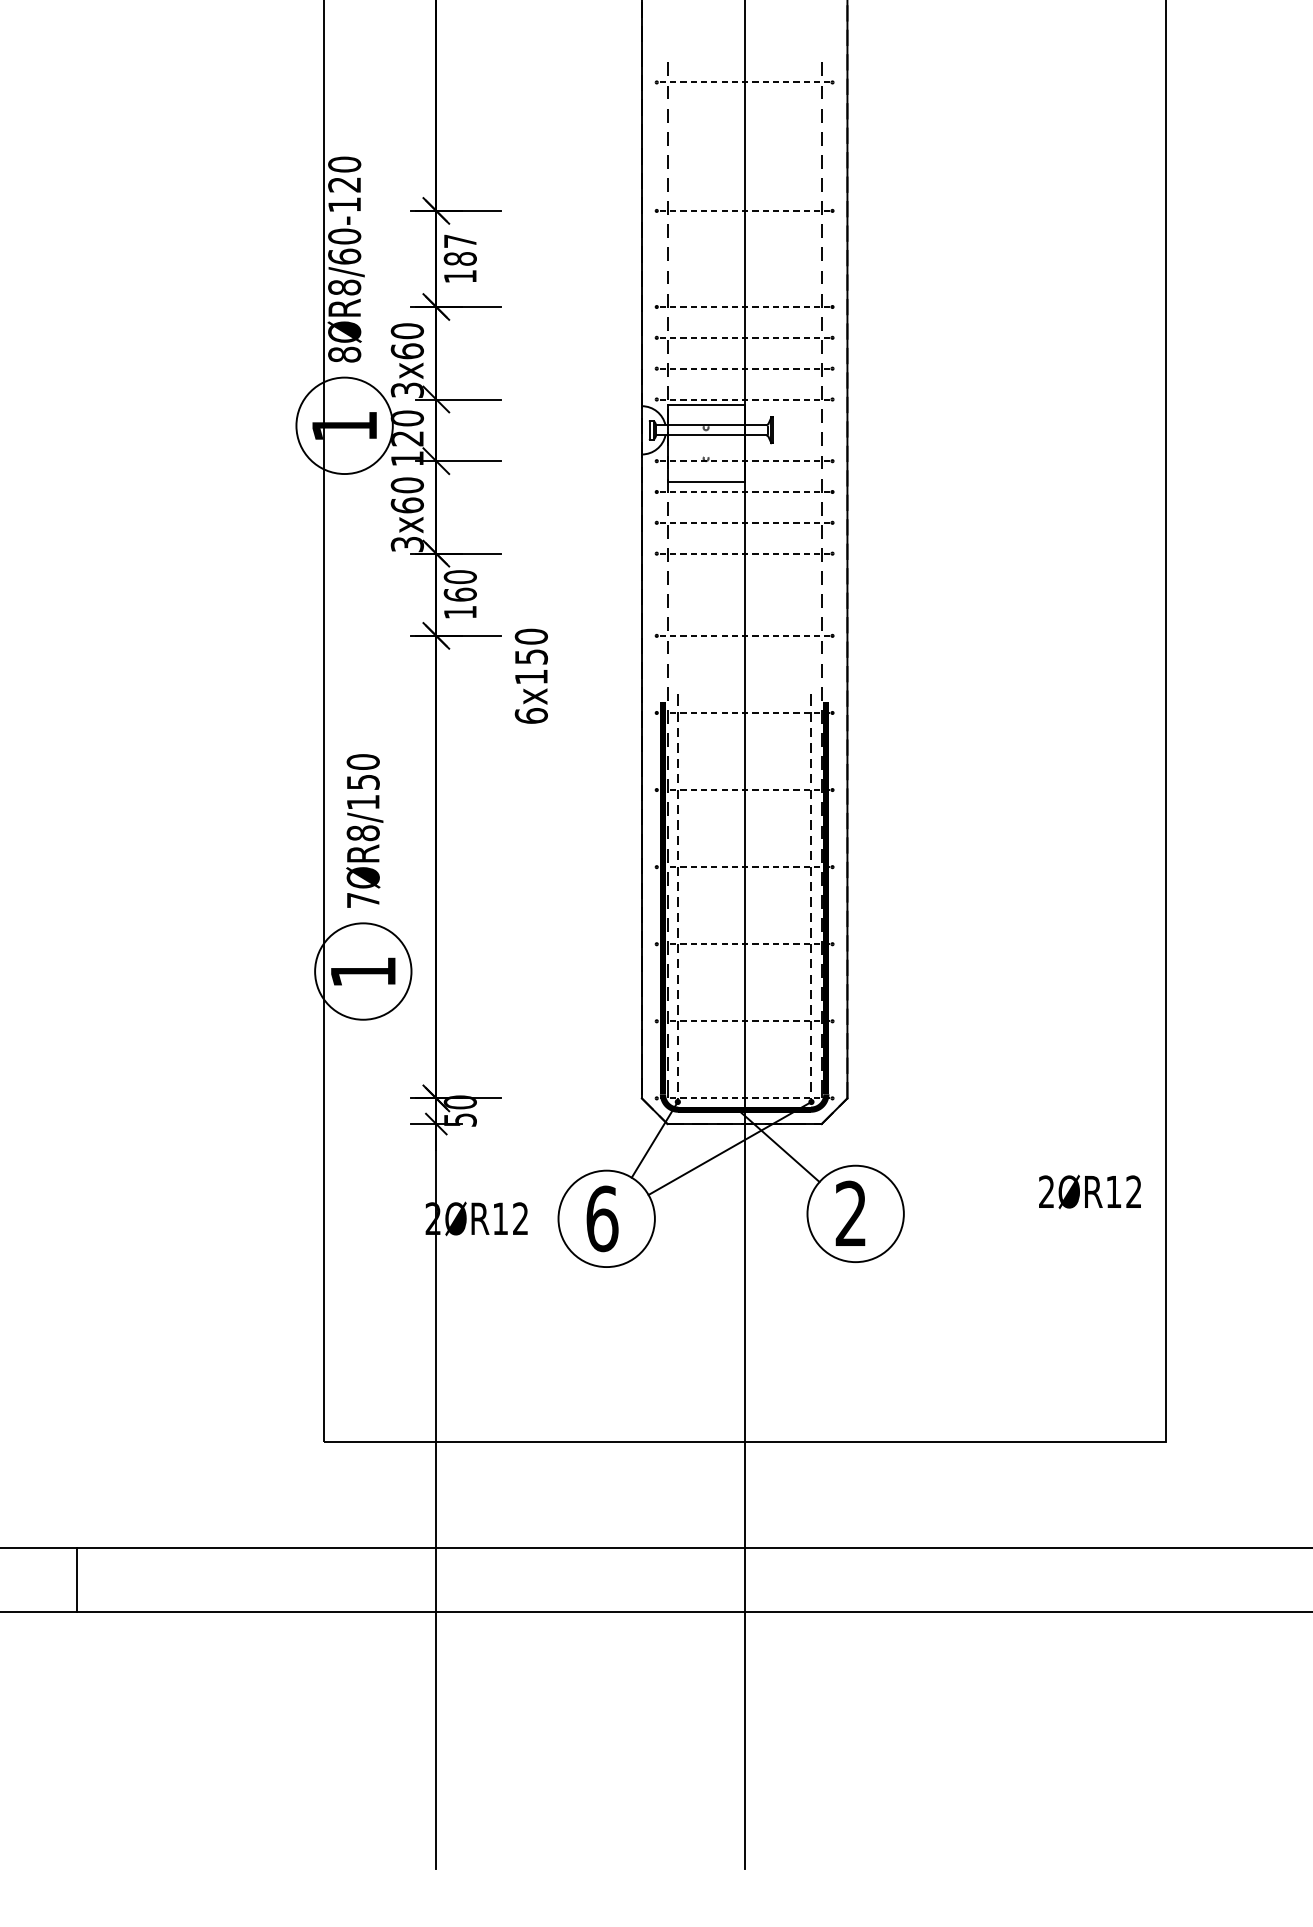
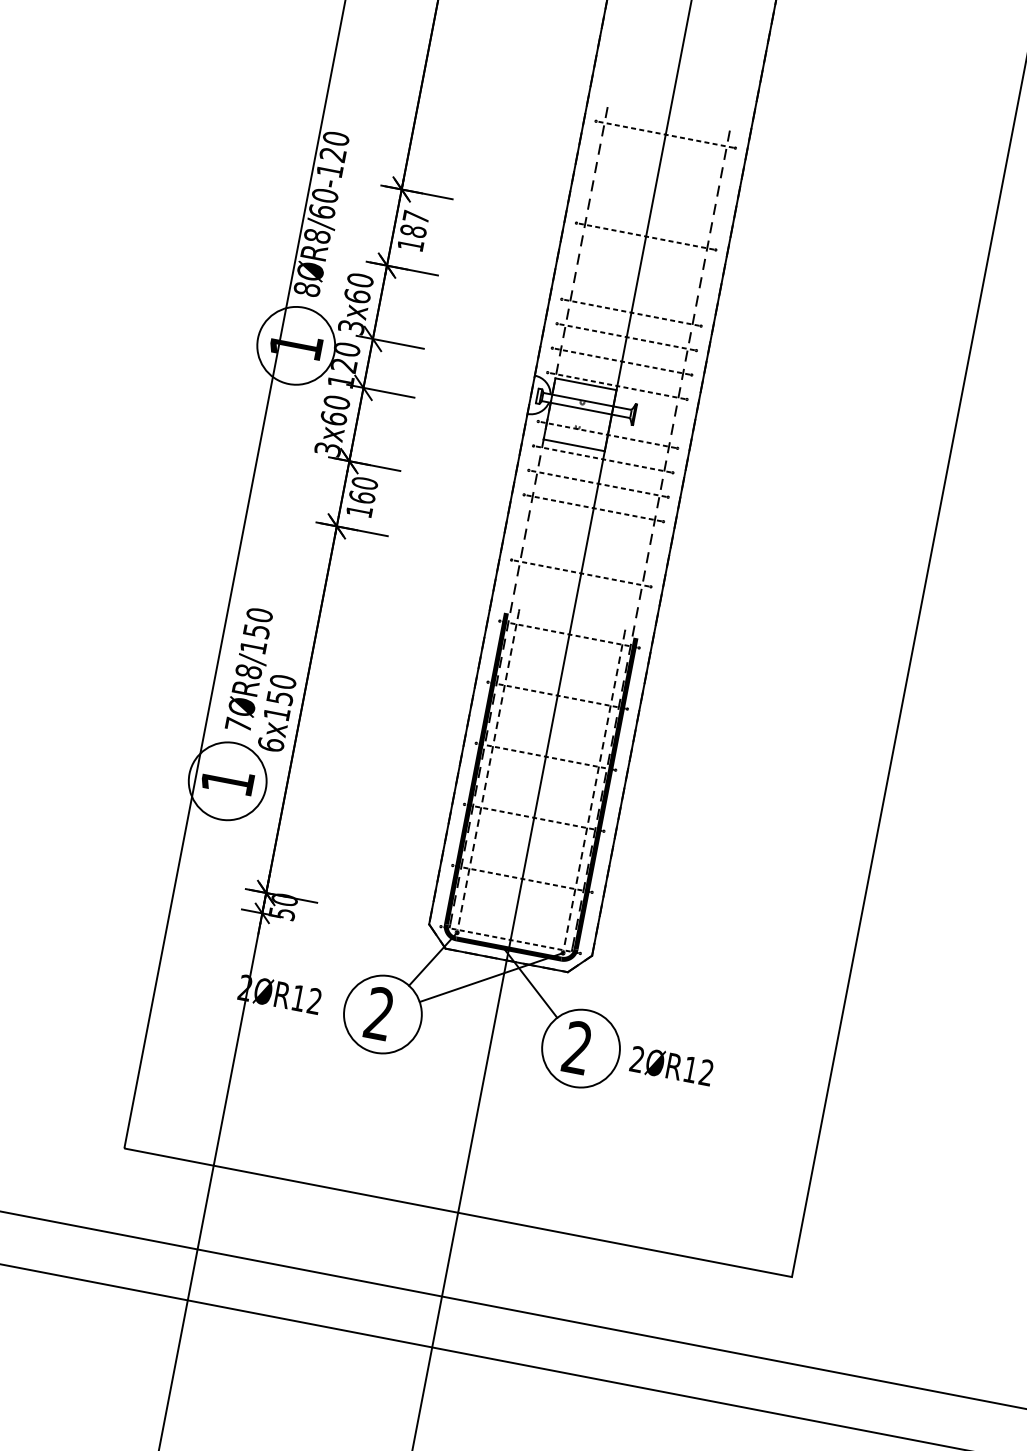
text: (530, 675) -> (276, 712), moved
text: (1089, 1191) -> (671, 1065), moved
text: (602, 1218) -> (379, 1013), 6 -> 2

